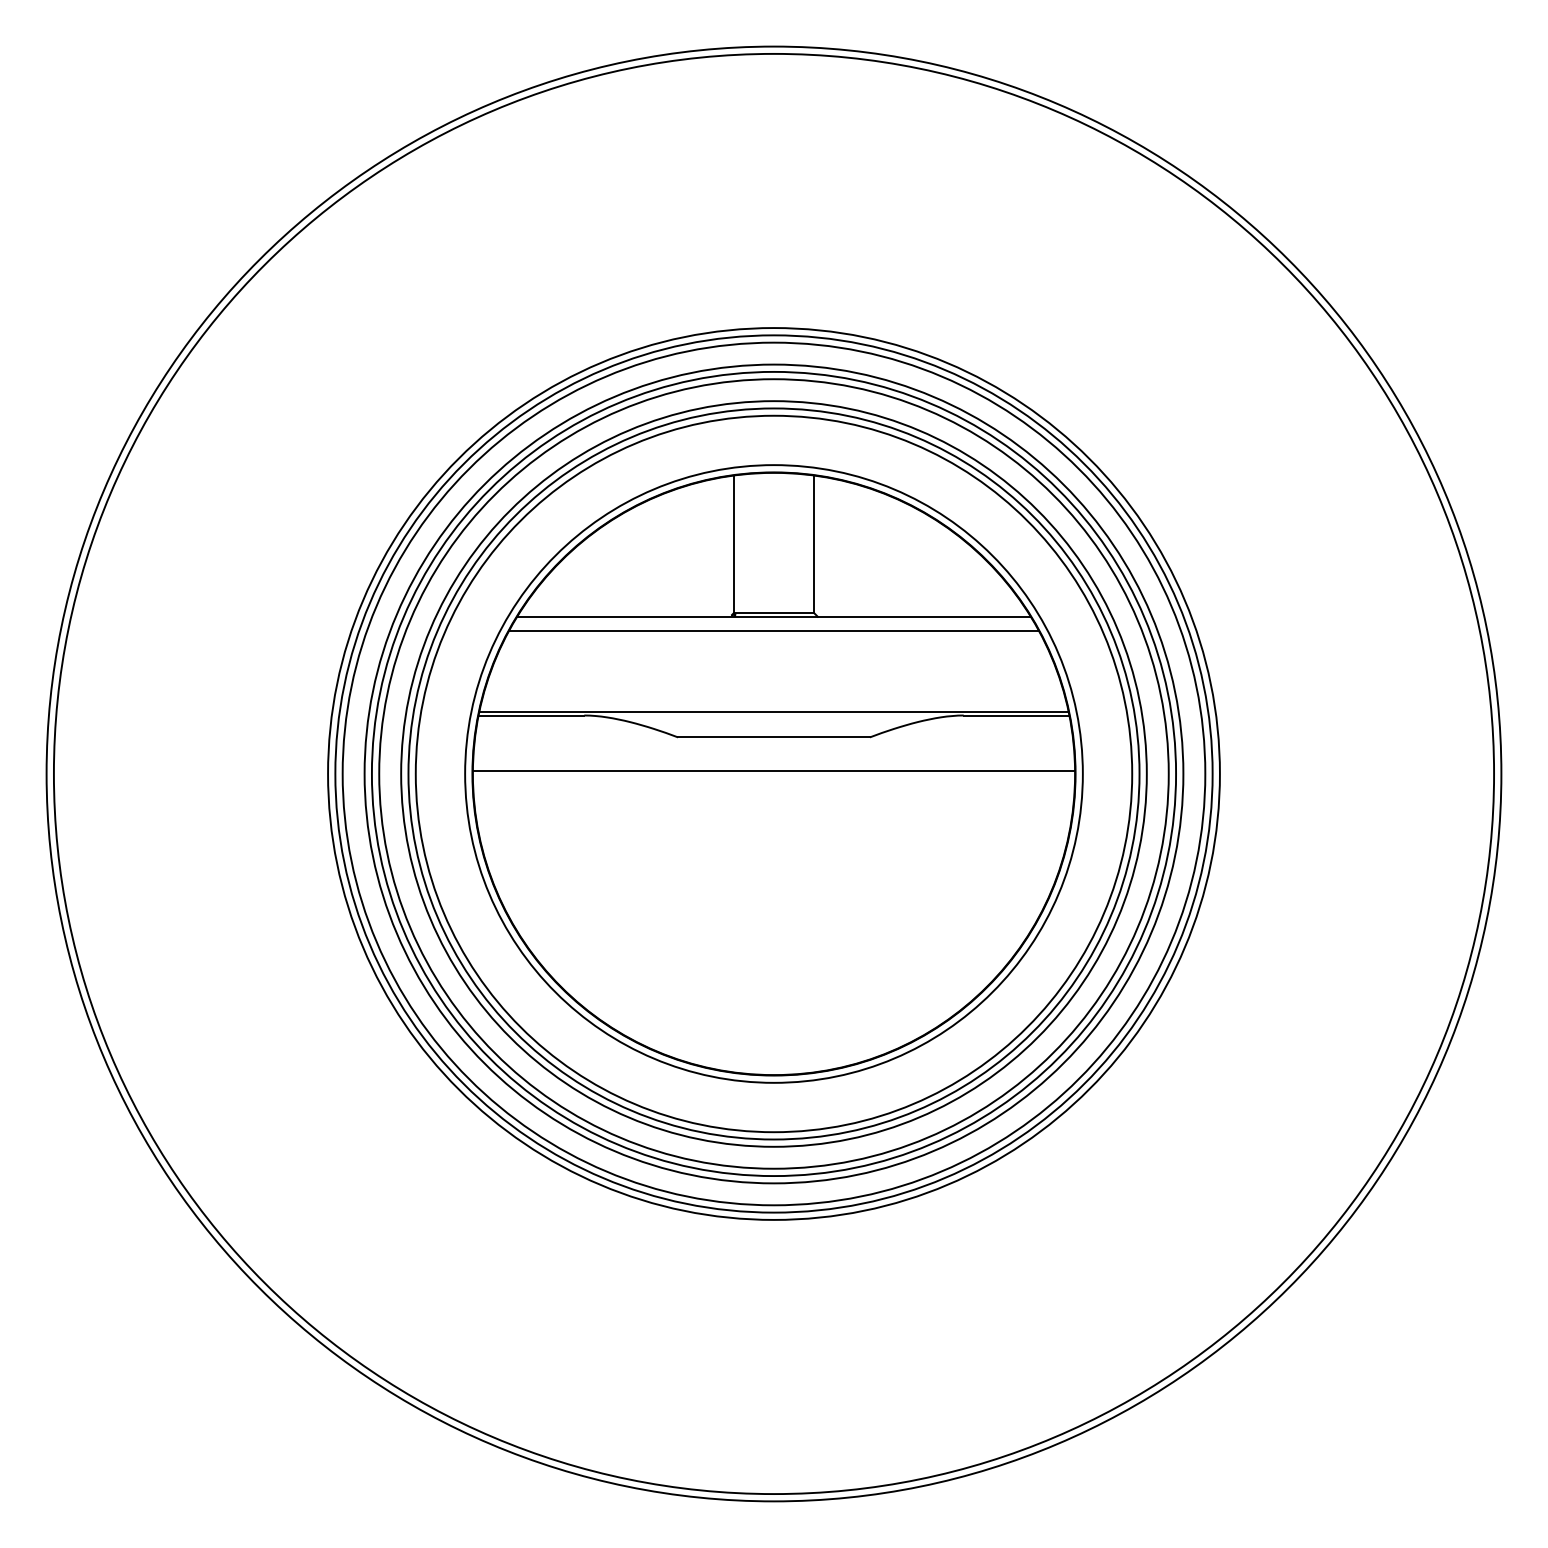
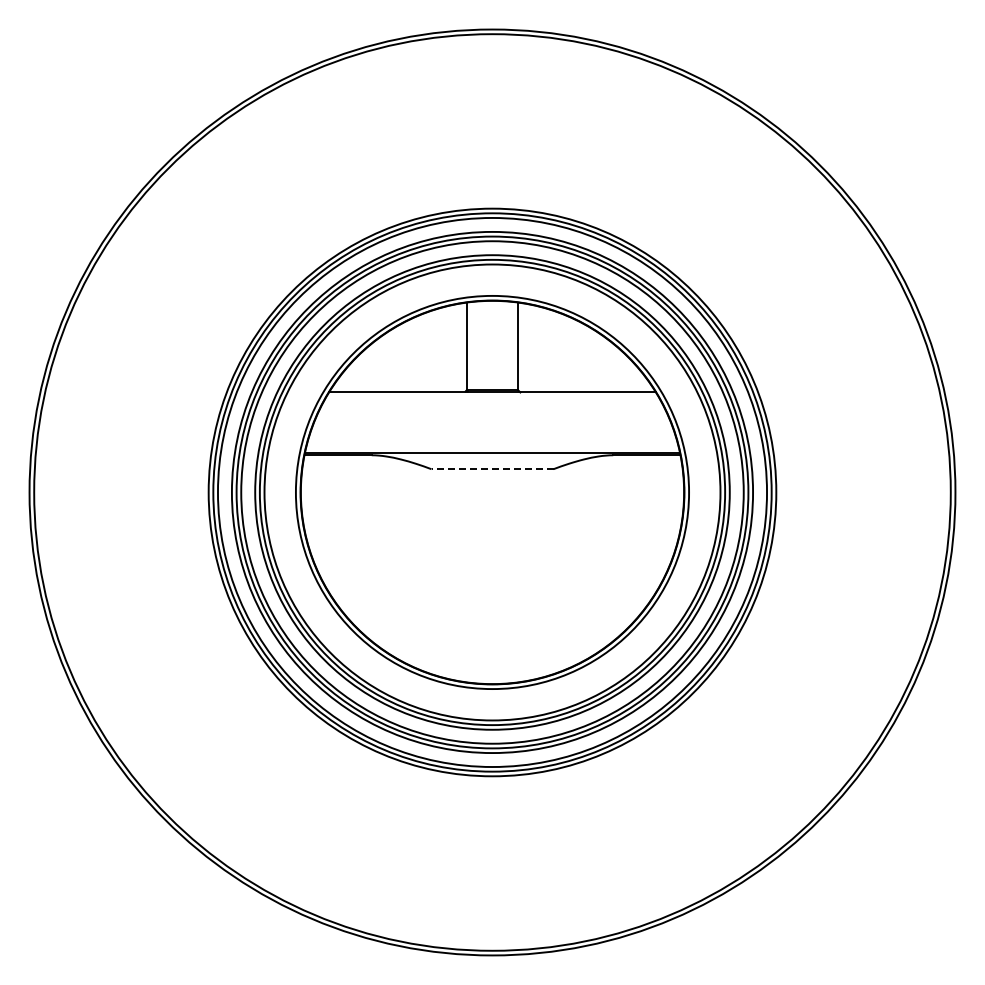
line: (774, 631) -> (492, 401), removed
line: (774, 737) -> (492, 469), solid -> dashed
line: (774, 770) -> (492, 490), removed

